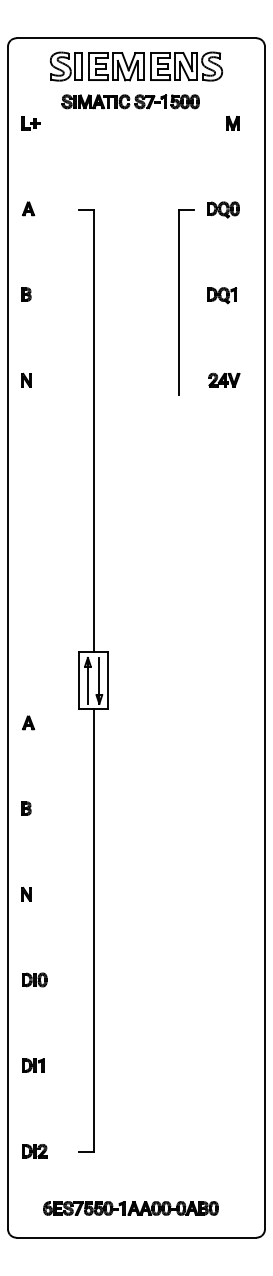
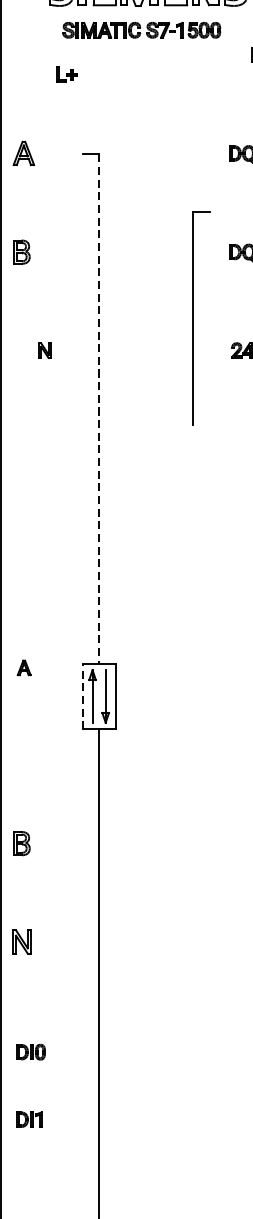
part: (30, 123) -> (66, 74), moved
part: (28, 208) -> (24, 153), size x1.6
part: (26, 294) -> (21, 251), size x1.6
part: (179, 302) -> (193, 318), moved
part: (26, 379) -> (44, 349), moved
line: (93, 431) -> (98, 409), solid -> dashed
line: (79, 680) -> (82, 696), solid -> dashed
part: (28, 722) -> (24, 667), moved
part: (26, 808) -> (21, 843), size x1.6
part: (26, 894) -> (21, 942), size x1.6
part: (34, 979) -> (31, 1051), moved
part: (33, 1065) -> (29, 1119), moved

